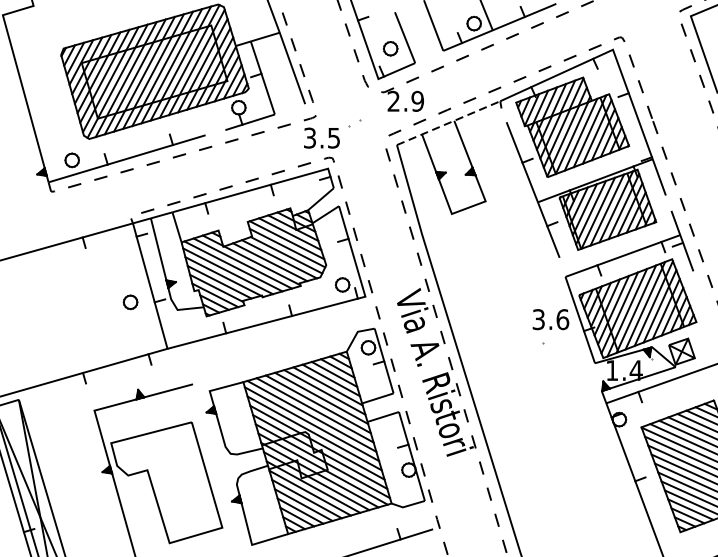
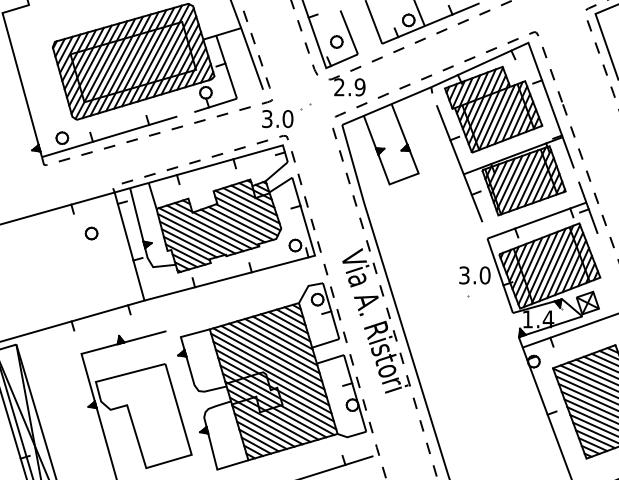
line: (449, 122) -> (387, 105), dashed -> solid
text: (333, 138) -> (287, 119), 3.5 -> 3.0
part: (130, 302) -> (91, 233), moved
text: (562, 319) -> (484, 275), 3.6 -> 3.0

